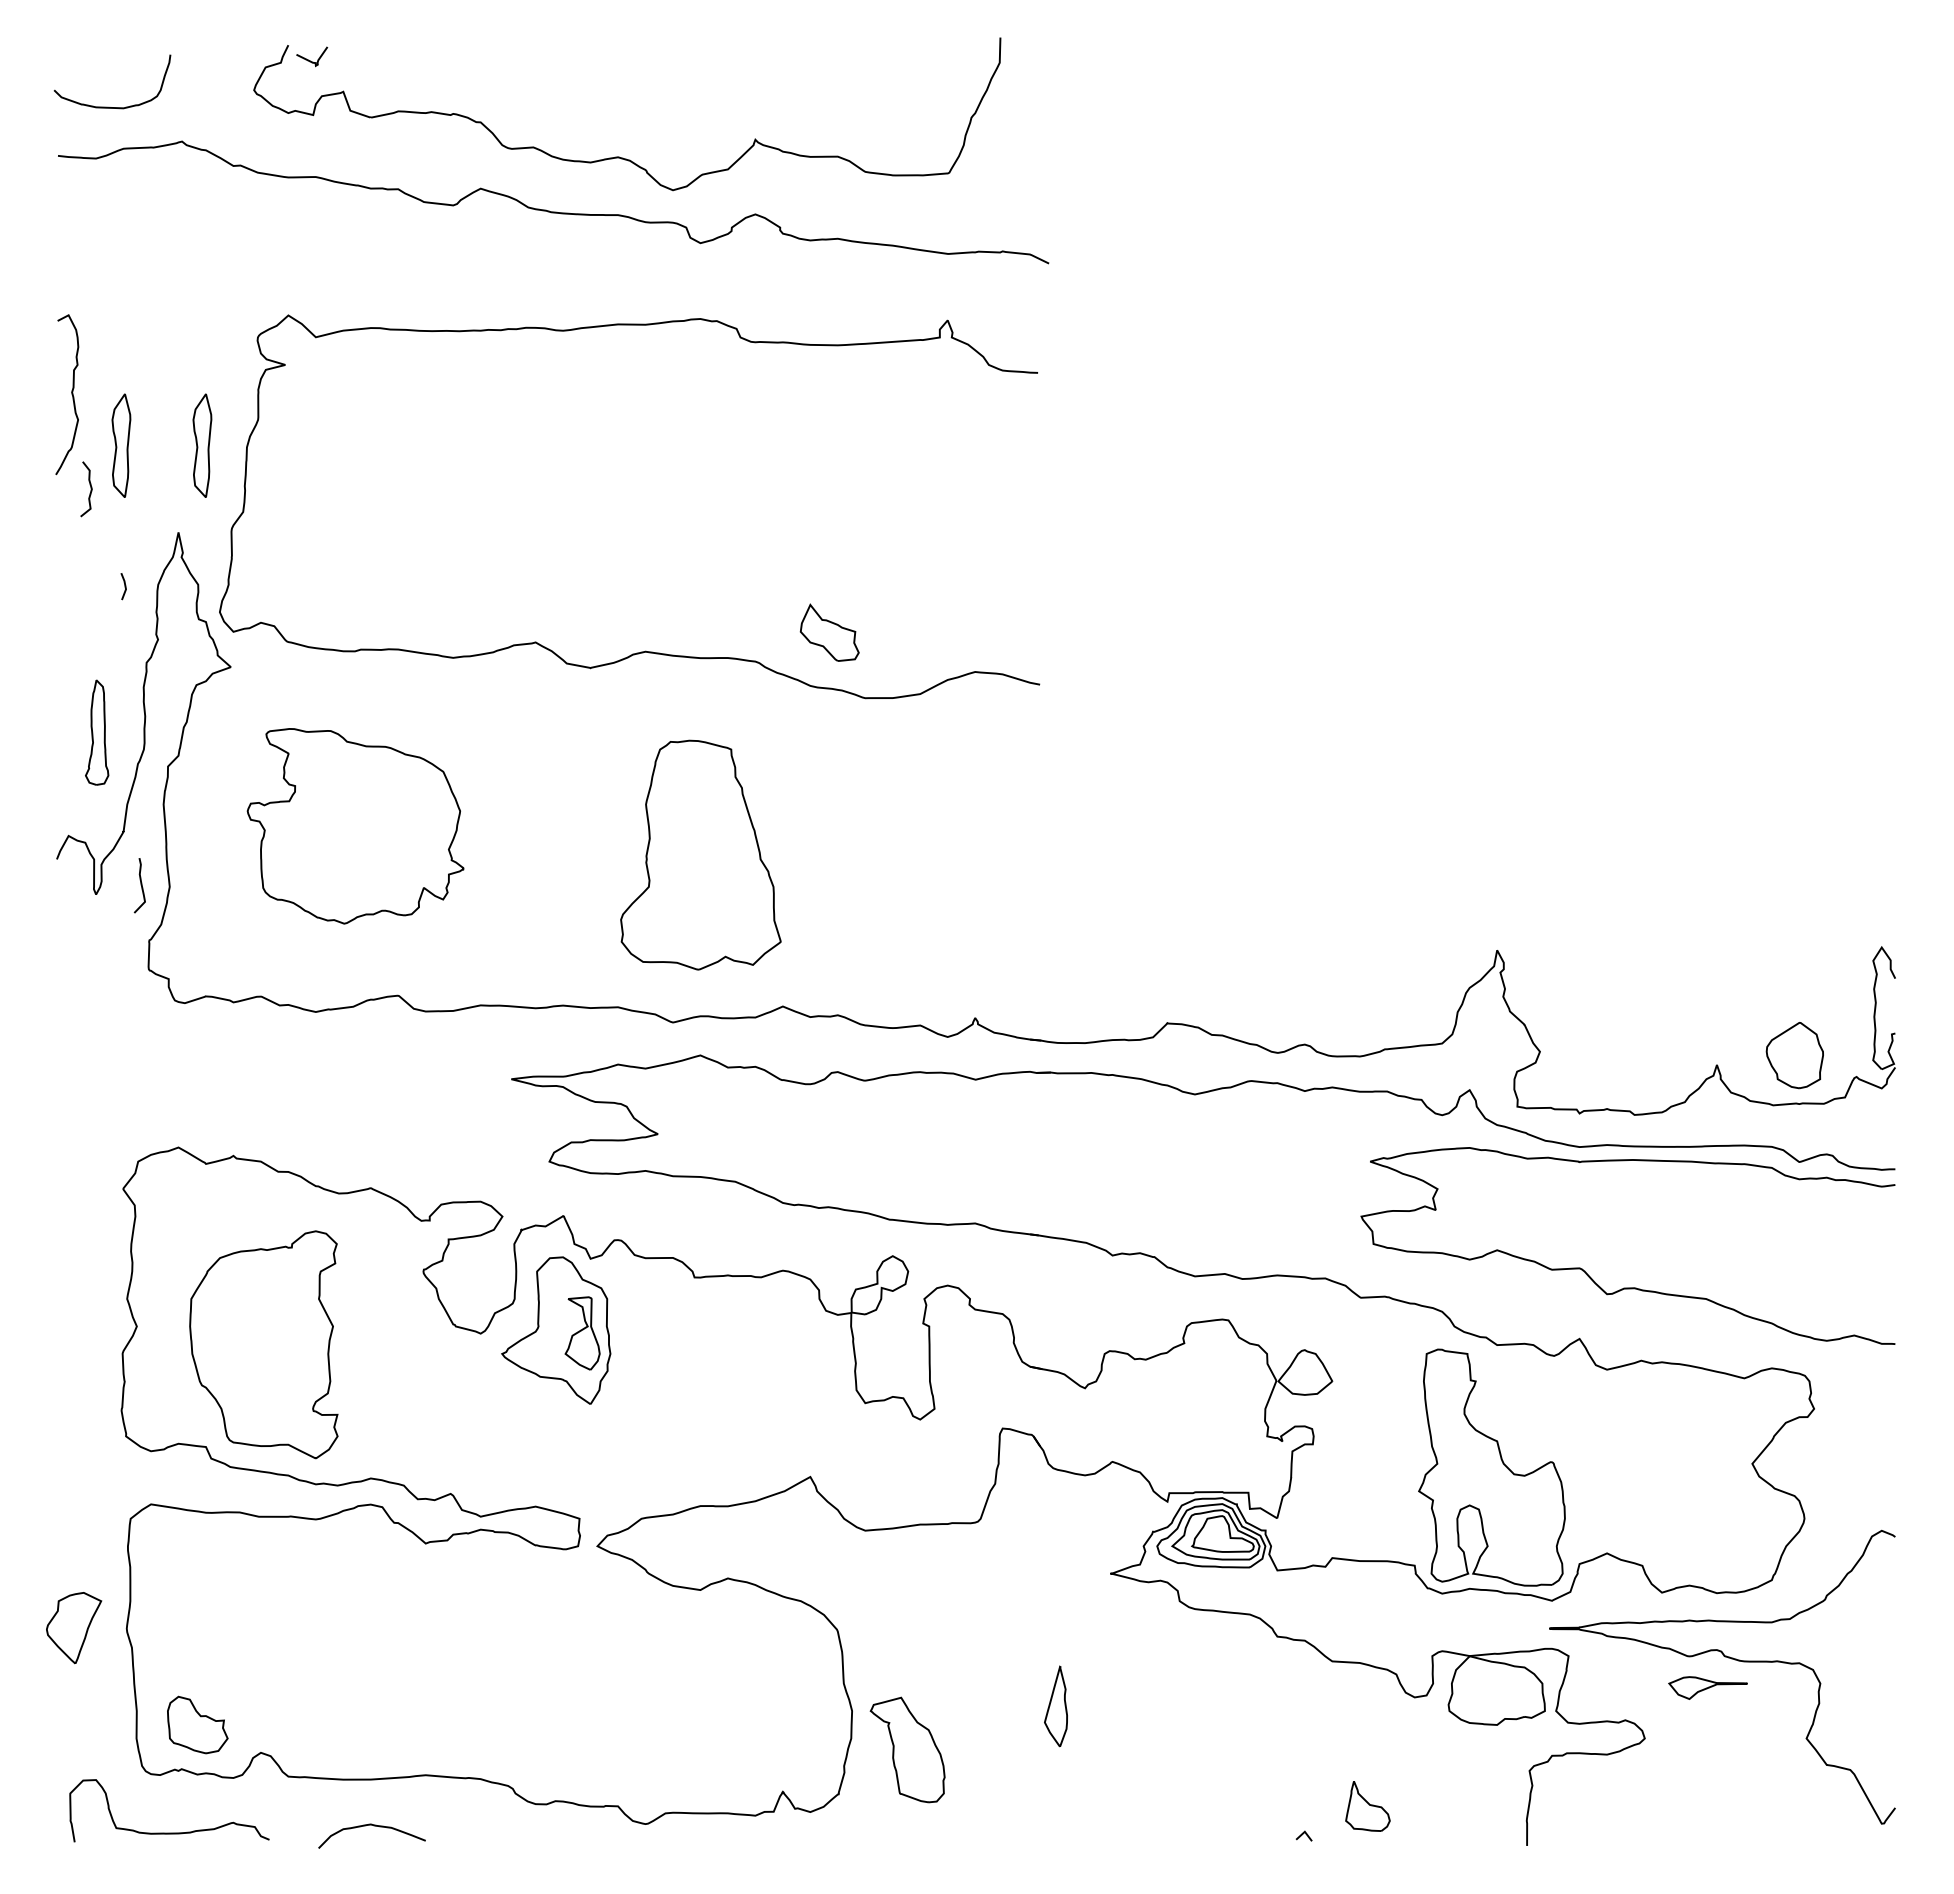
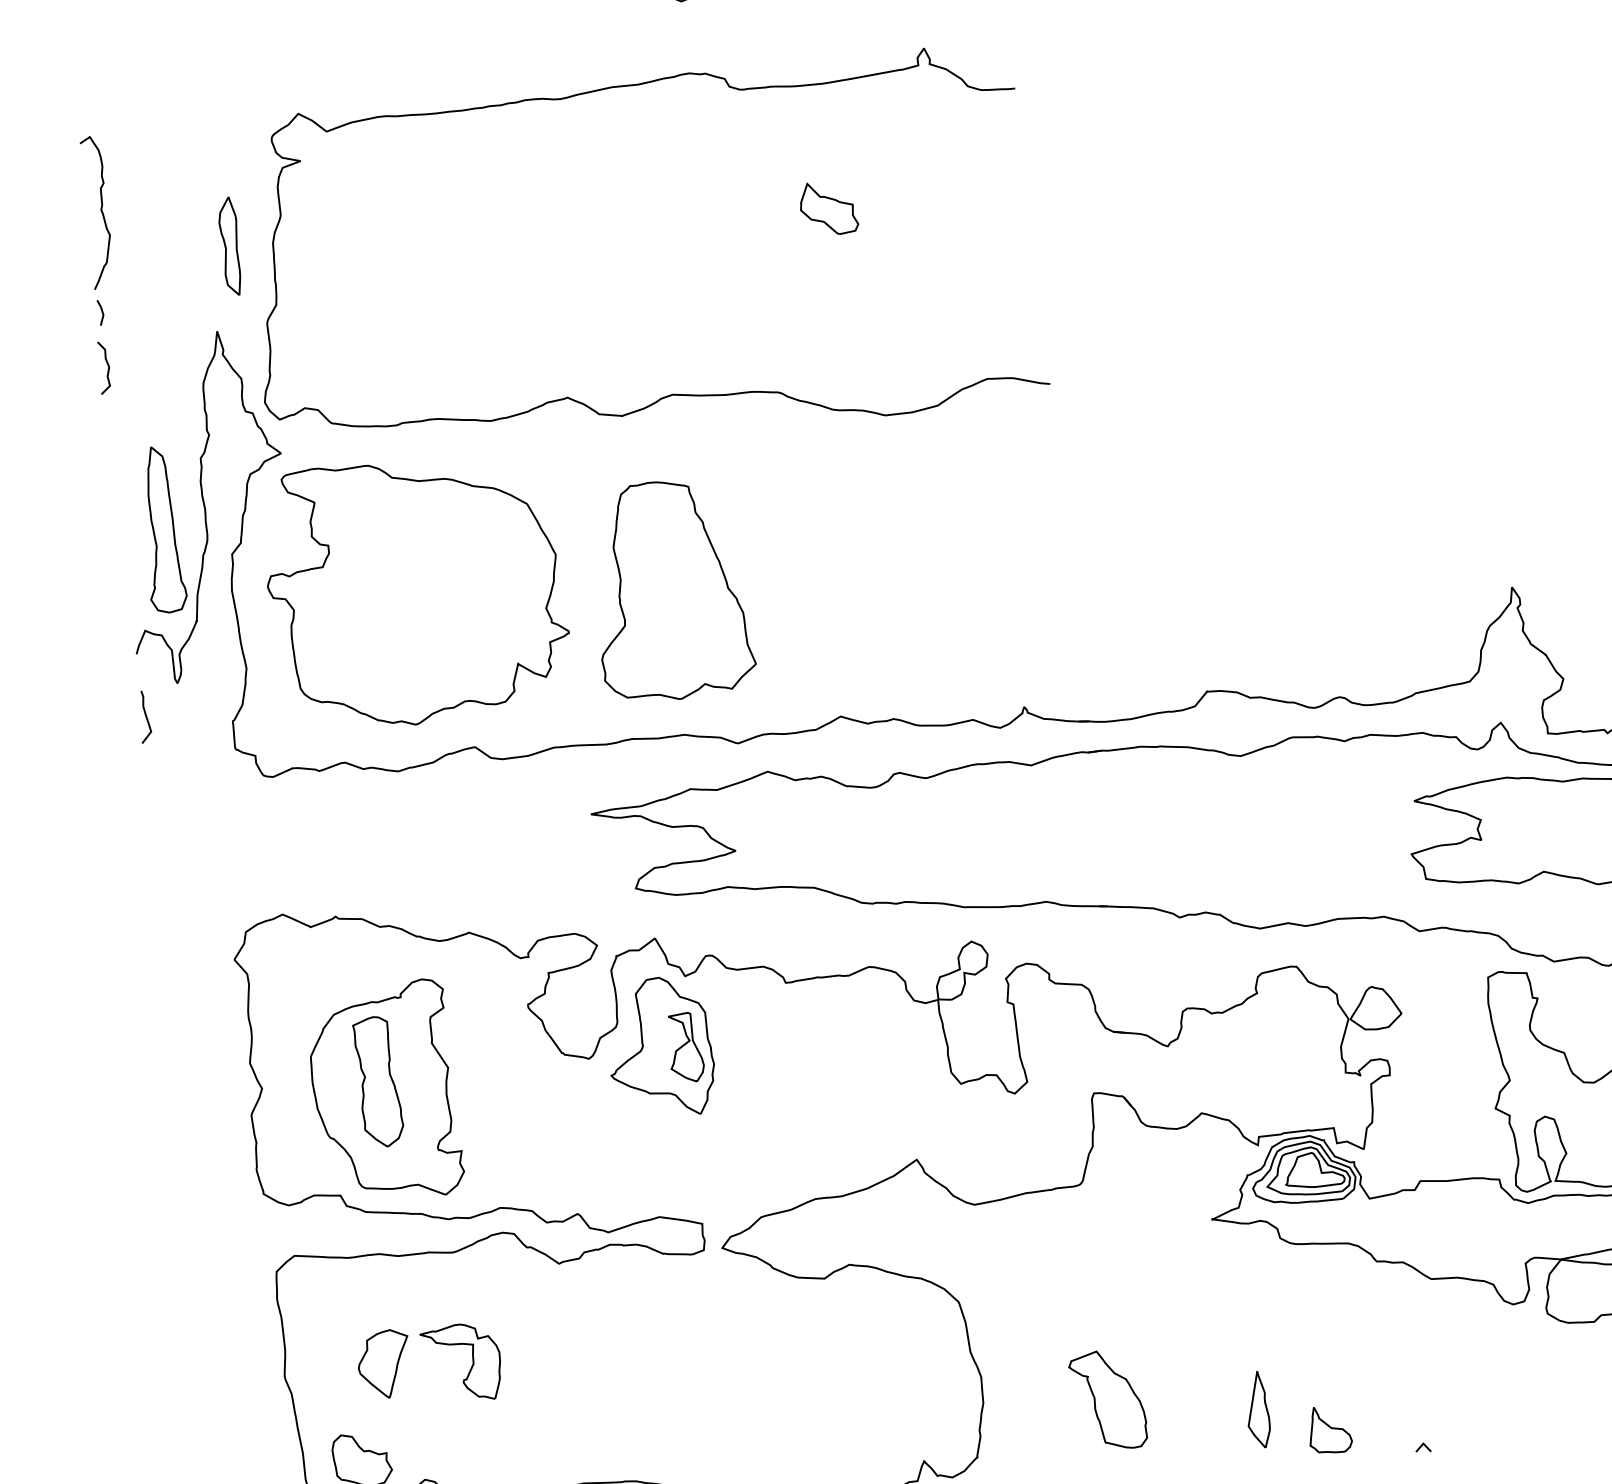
part: (121, 445) -> (153, 254), removed
curve: (90, 489) -> (107, 367), moved
line: (124, 586) -> (101, 312), moved
part: (829, 632) -> (828, 208), moved
part: (96, 732) -> (160, 529), size x1.67
part: (355, 826) -> (416, 591), size x1.43
part: (700, 854) -> (670, 589), moved
curve: (140, 885) -> (145, 716), moved
part: (259, 1333) -> (379, 1082), added
part: (74, 1628) -> (384, 1364), moved
part: (322, 1639) -> (471, 1365), added
part: (1055, 1706) -> (1257, 1410), moved
part: (907, 1749) -> (1108, 1399), moved
part: (1367, 1806) -> (1329, 1429), moved

